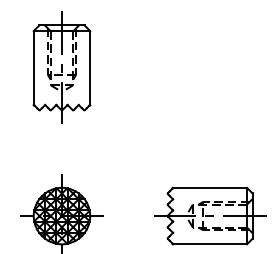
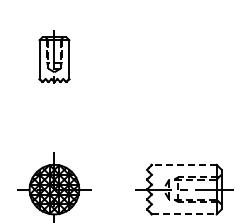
part: (62, 67) -> (54, 59), size x0.6
line: (210, 187) -> (184, 164), solid -> dashed
line: (210, 244) -> (184, 214), solid -> dashed

